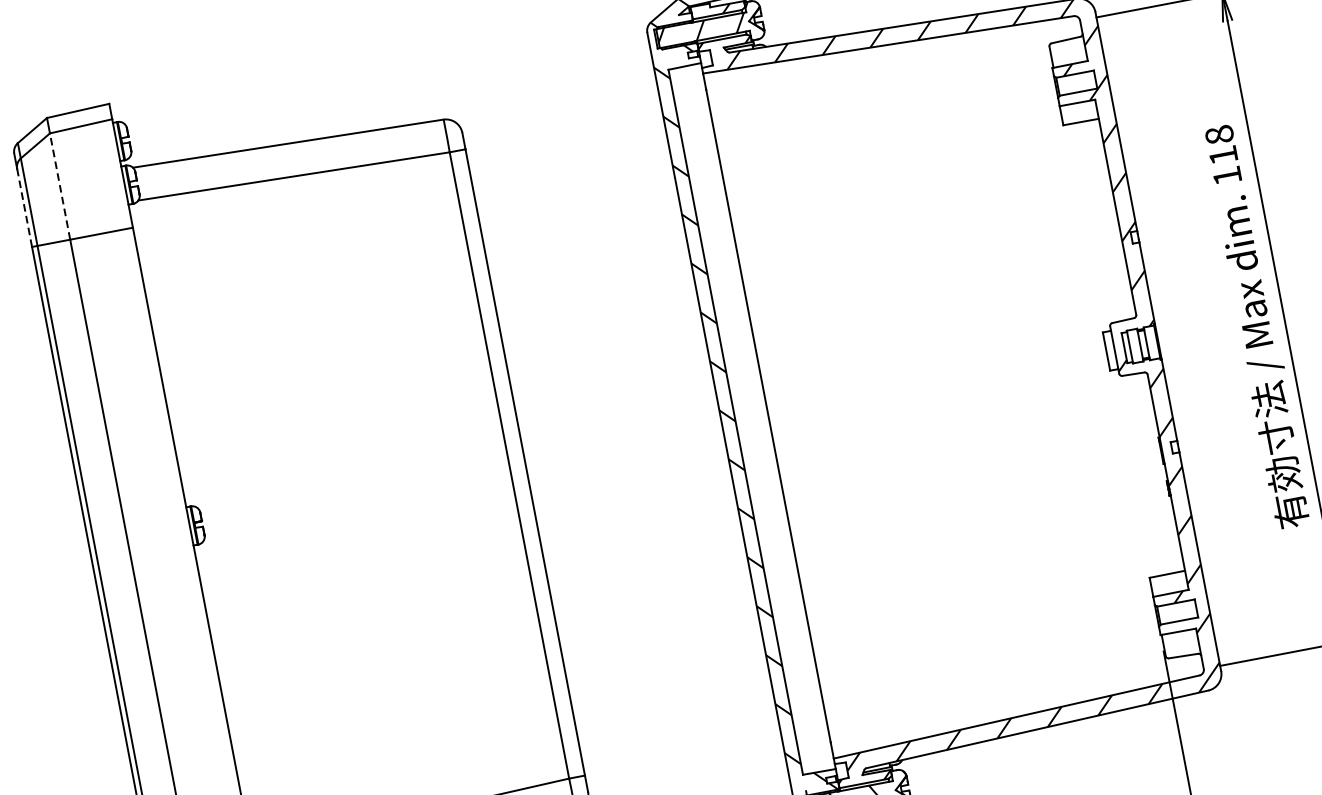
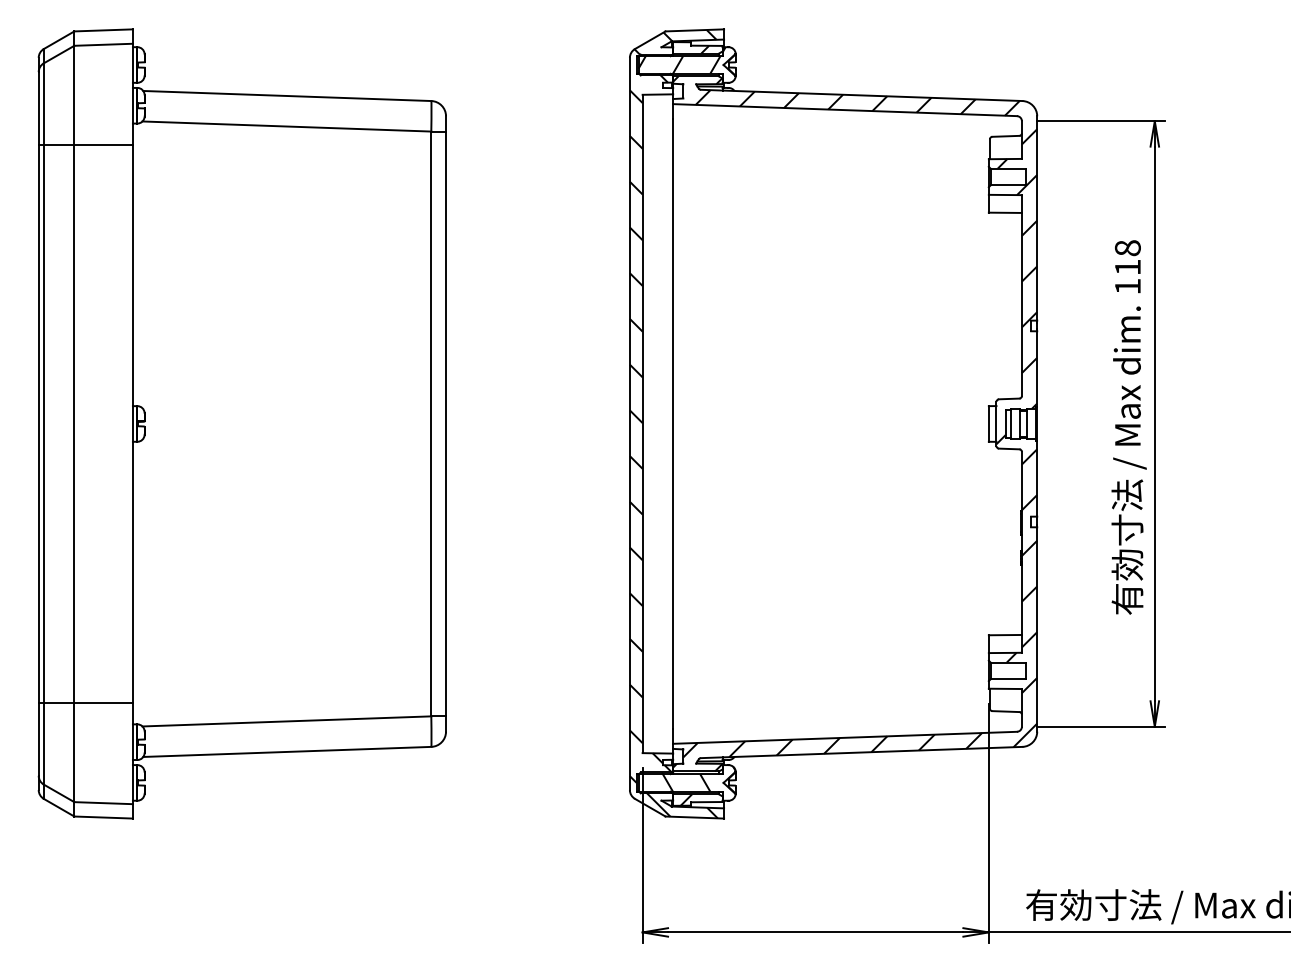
line: (60, 186) -> (74, 95), dashed -> solid
line: (24, 207) -> (38, 108), dashed -> solid

